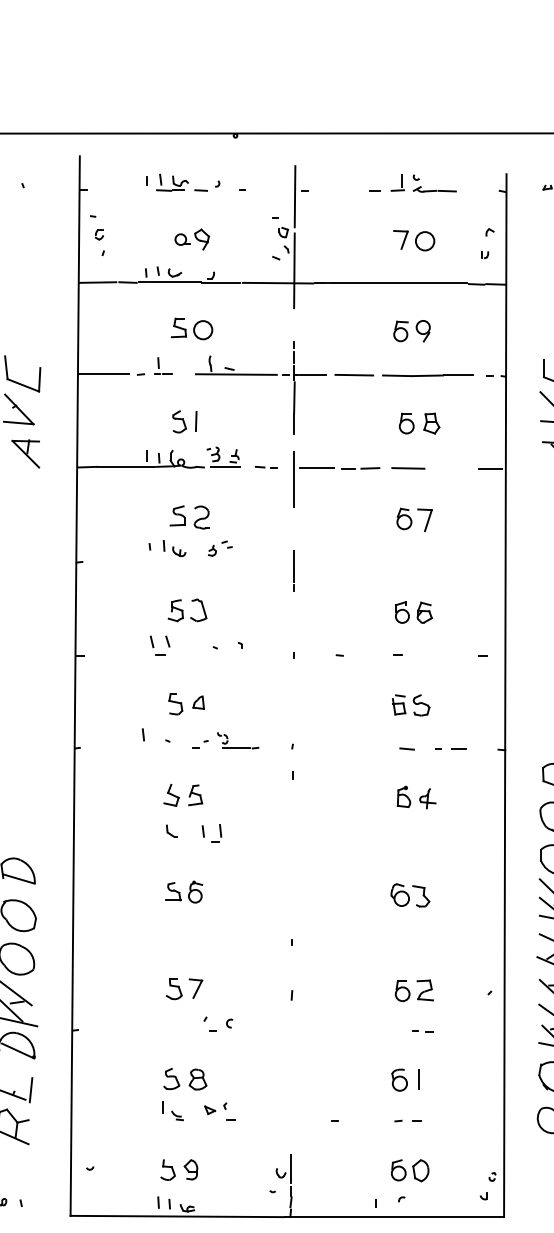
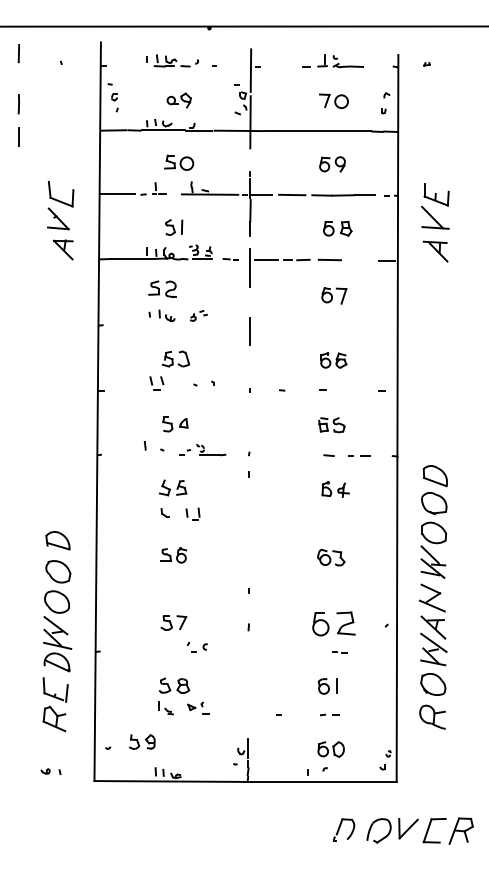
part: (189, 516) -> (162, 288), moved
part: (414, 991) -> (334, 624), size x1.6
part: (179, 1169) -> (142, 741), moved

